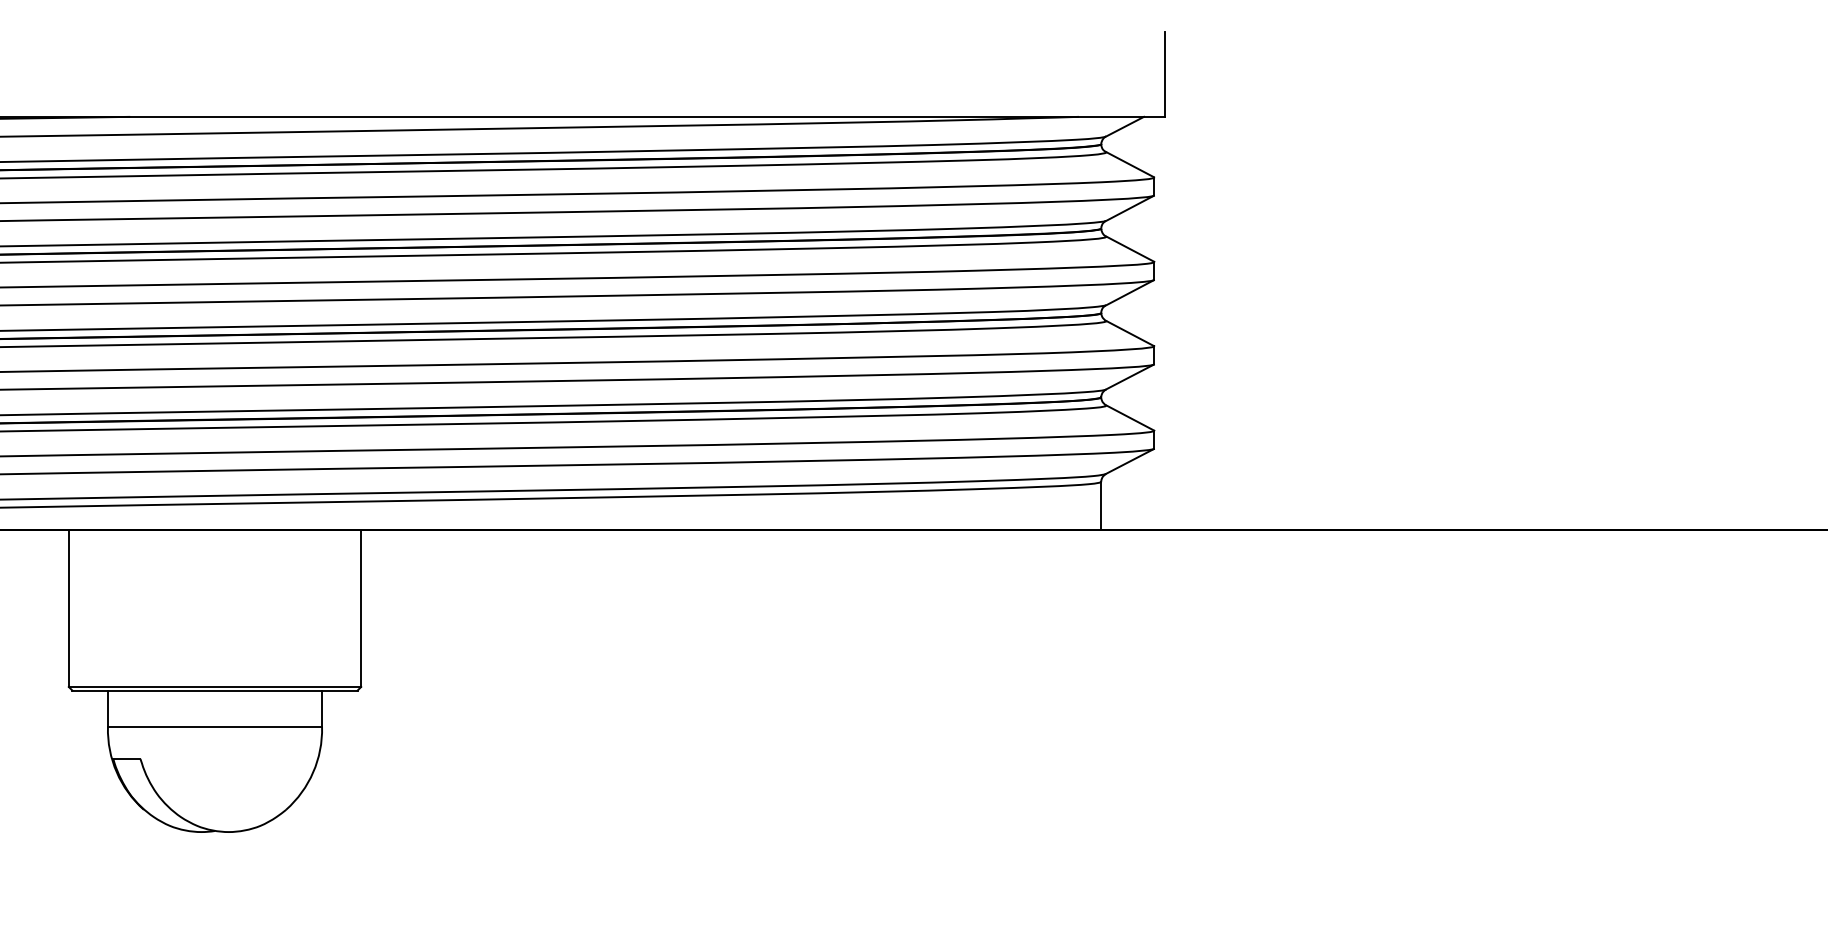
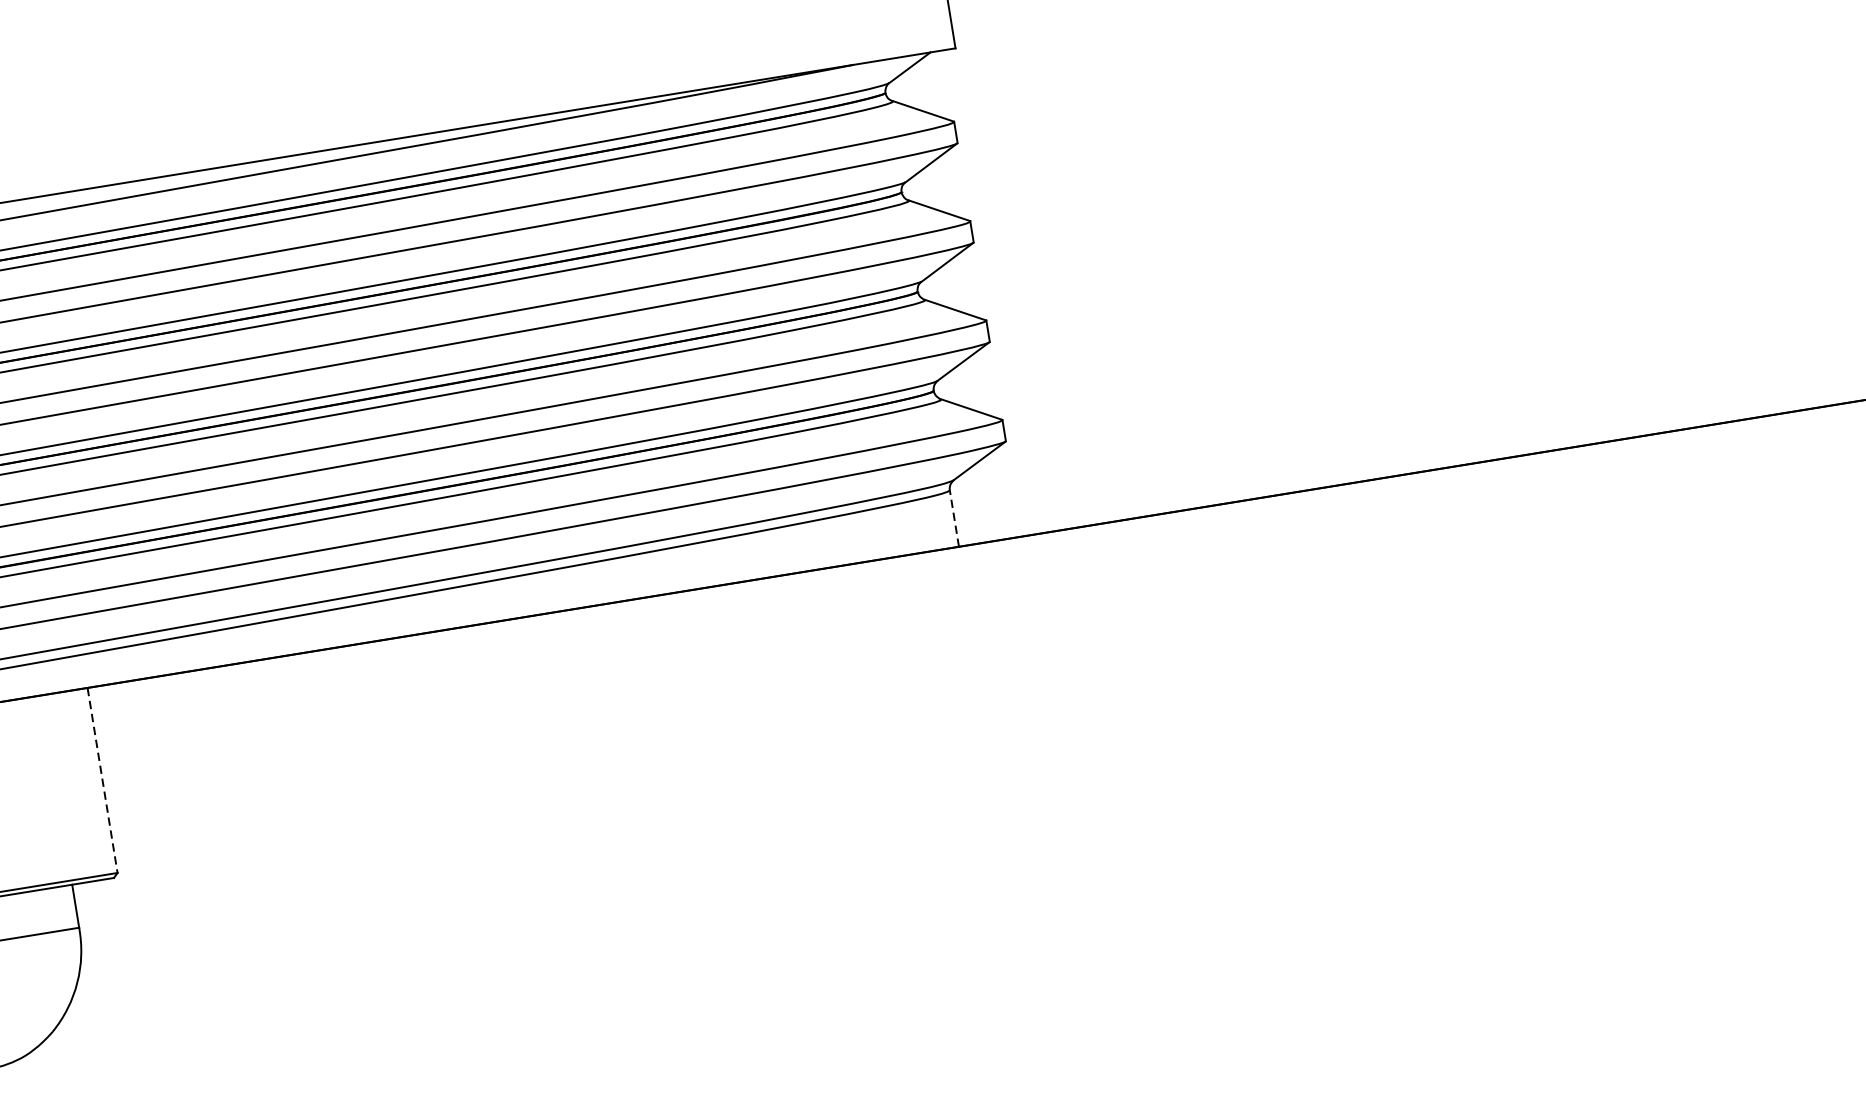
line: (1101, 505) -> (954, 518), solid -> dashed
line: (361, 608) -> (102, 780), solid -> dashed

